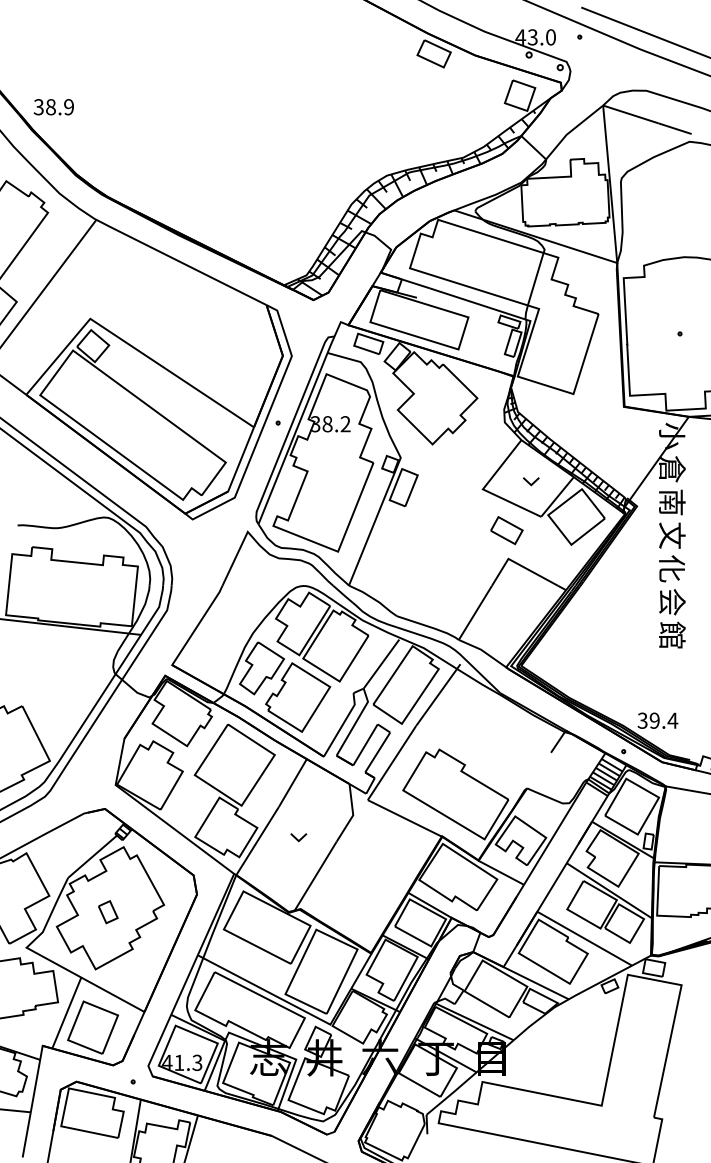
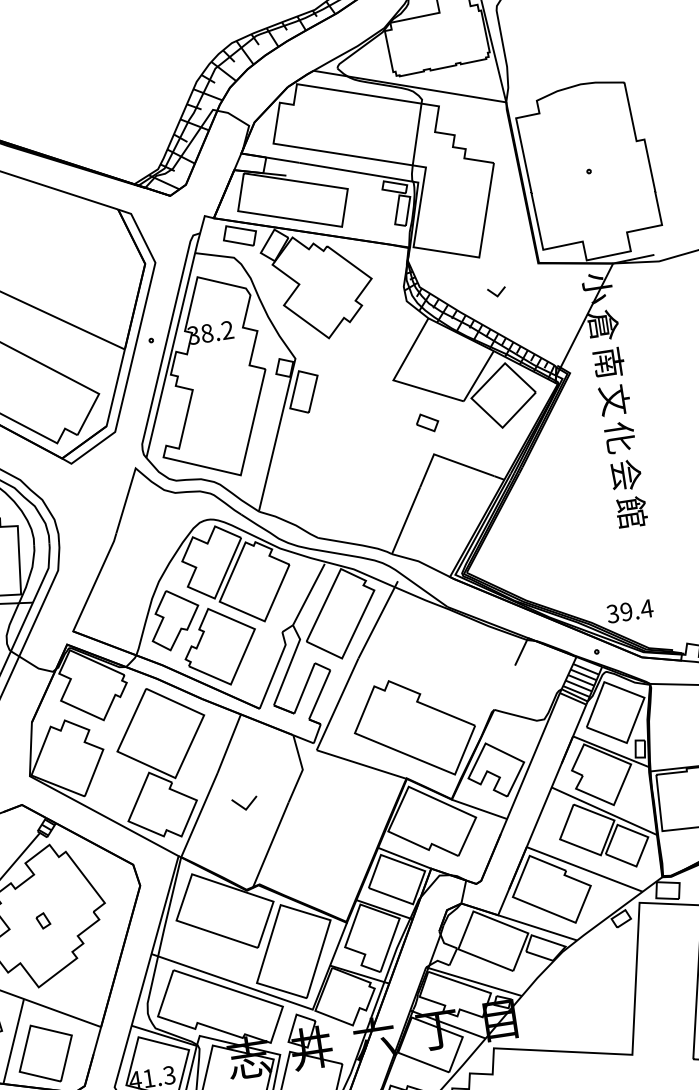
part: (531, 481) -> (497, 292), moved
part: (506, 530) -> (427, 422), size x0.6
part: (298, 837) -> (244, 804), size x1.4
part: (108, 912) -> (43, 921), size x0.6

